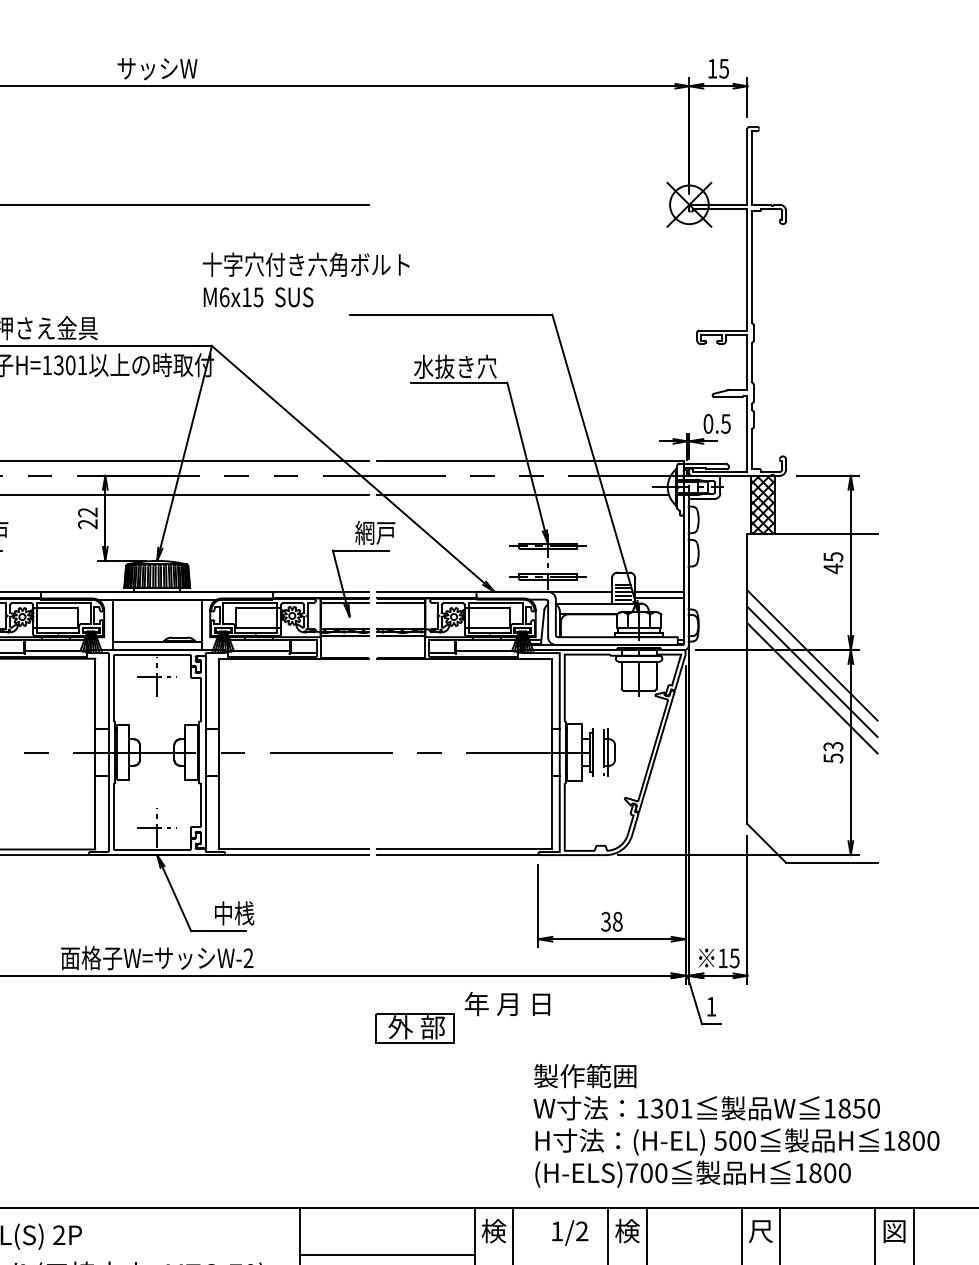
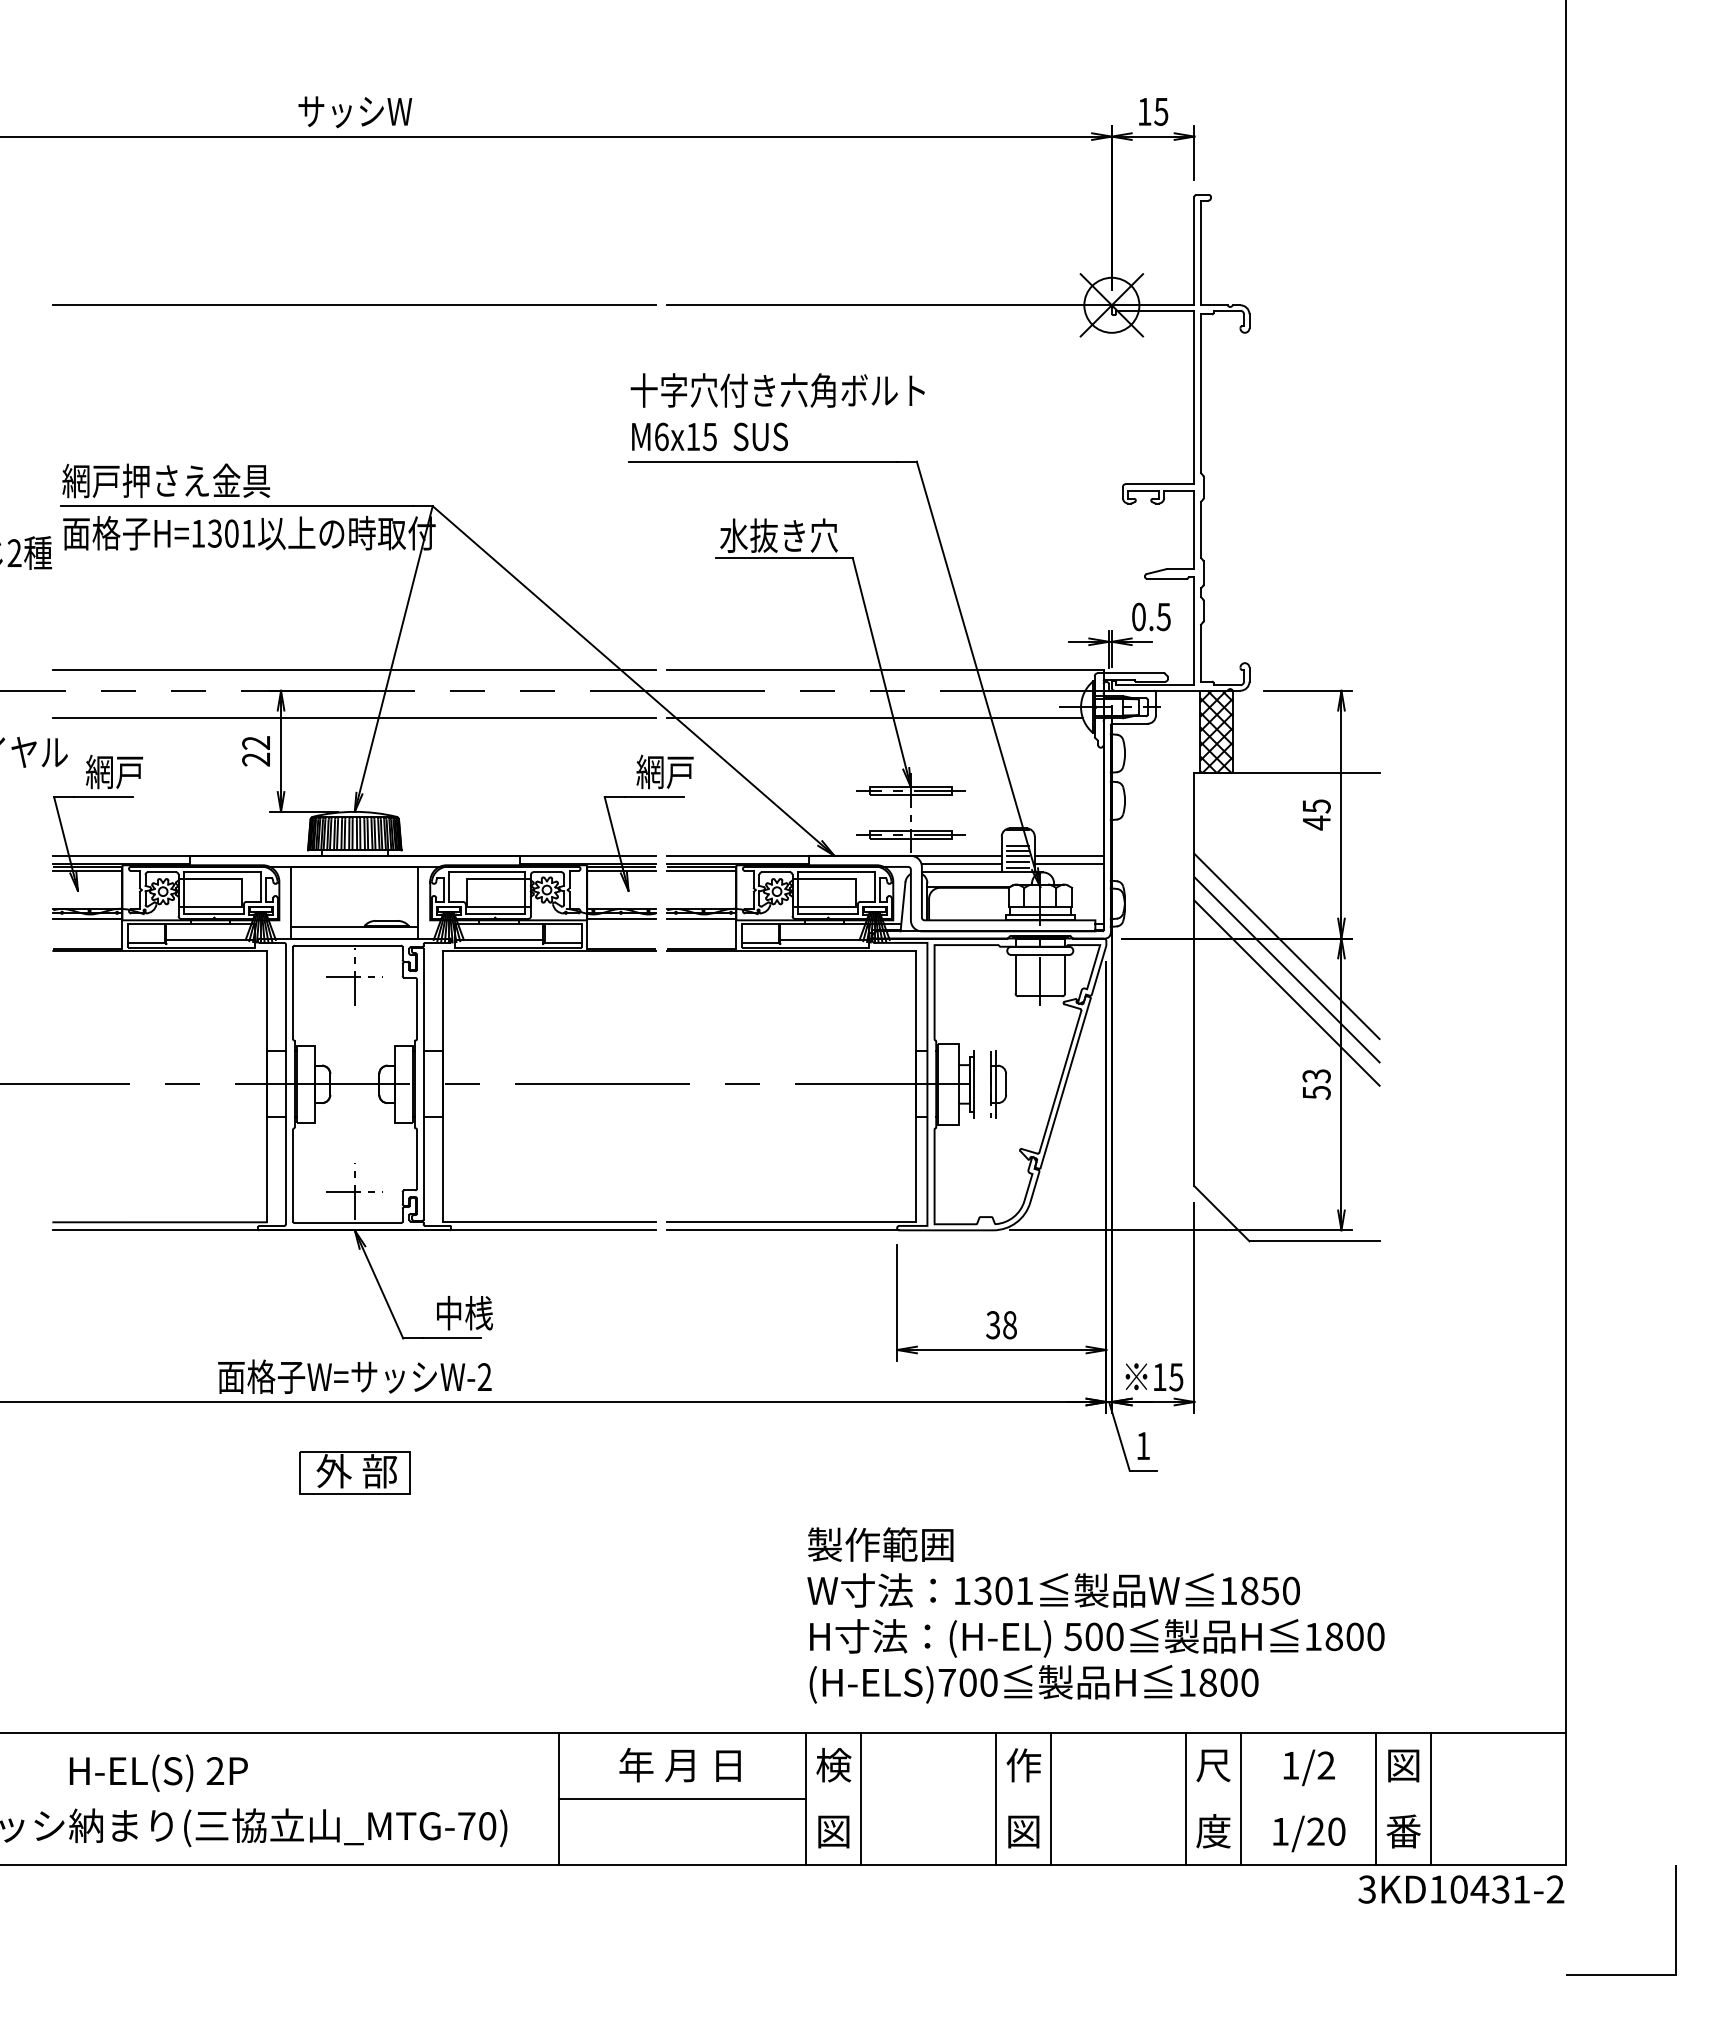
line: (533, 204) -> (889, 305), added
text: (306, 280) -> (777, 412), moved
line: (583, 597) -> (961, 864), added
text: (507, 1003) -> (679, 1764), moved
part: (414, 1028) -> (354, 1472), moved
text: (736, 1125) -> (1095, 1615), moved
text: (627, 1231) -> (1023, 1765), 検 -> 作
text: (569, 1232) -> (1308, 1767), moved

